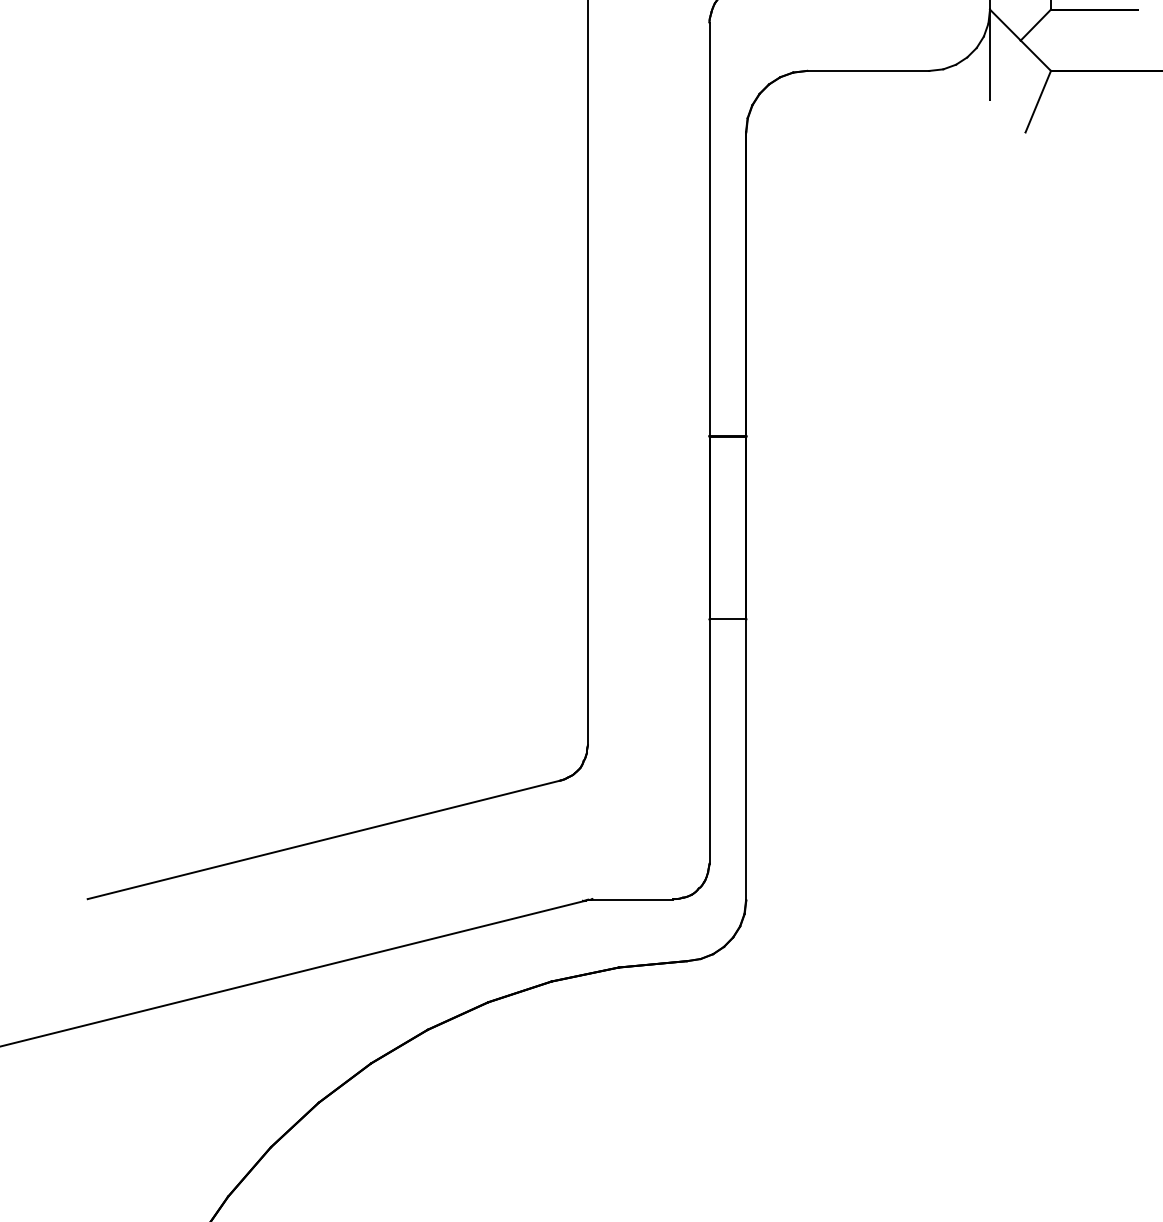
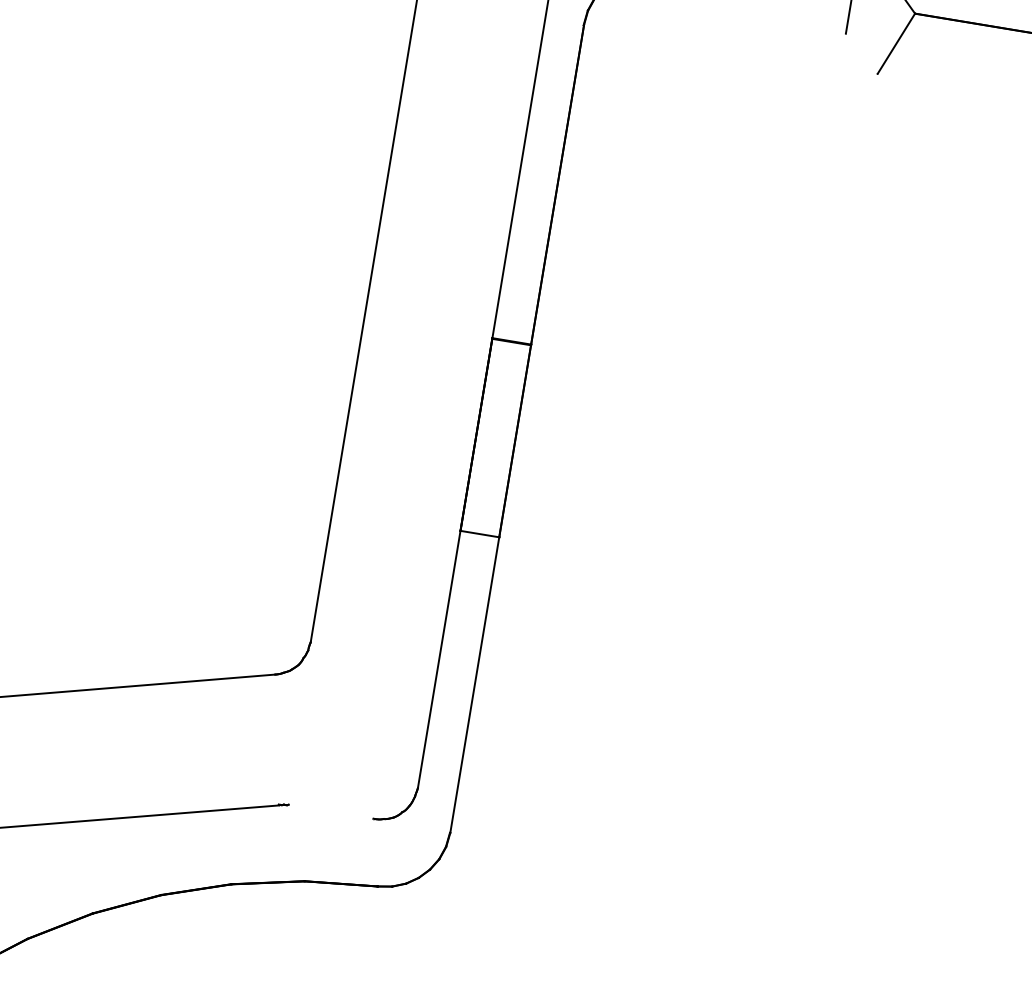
line: (632, 899) -> (330, 812), removed

